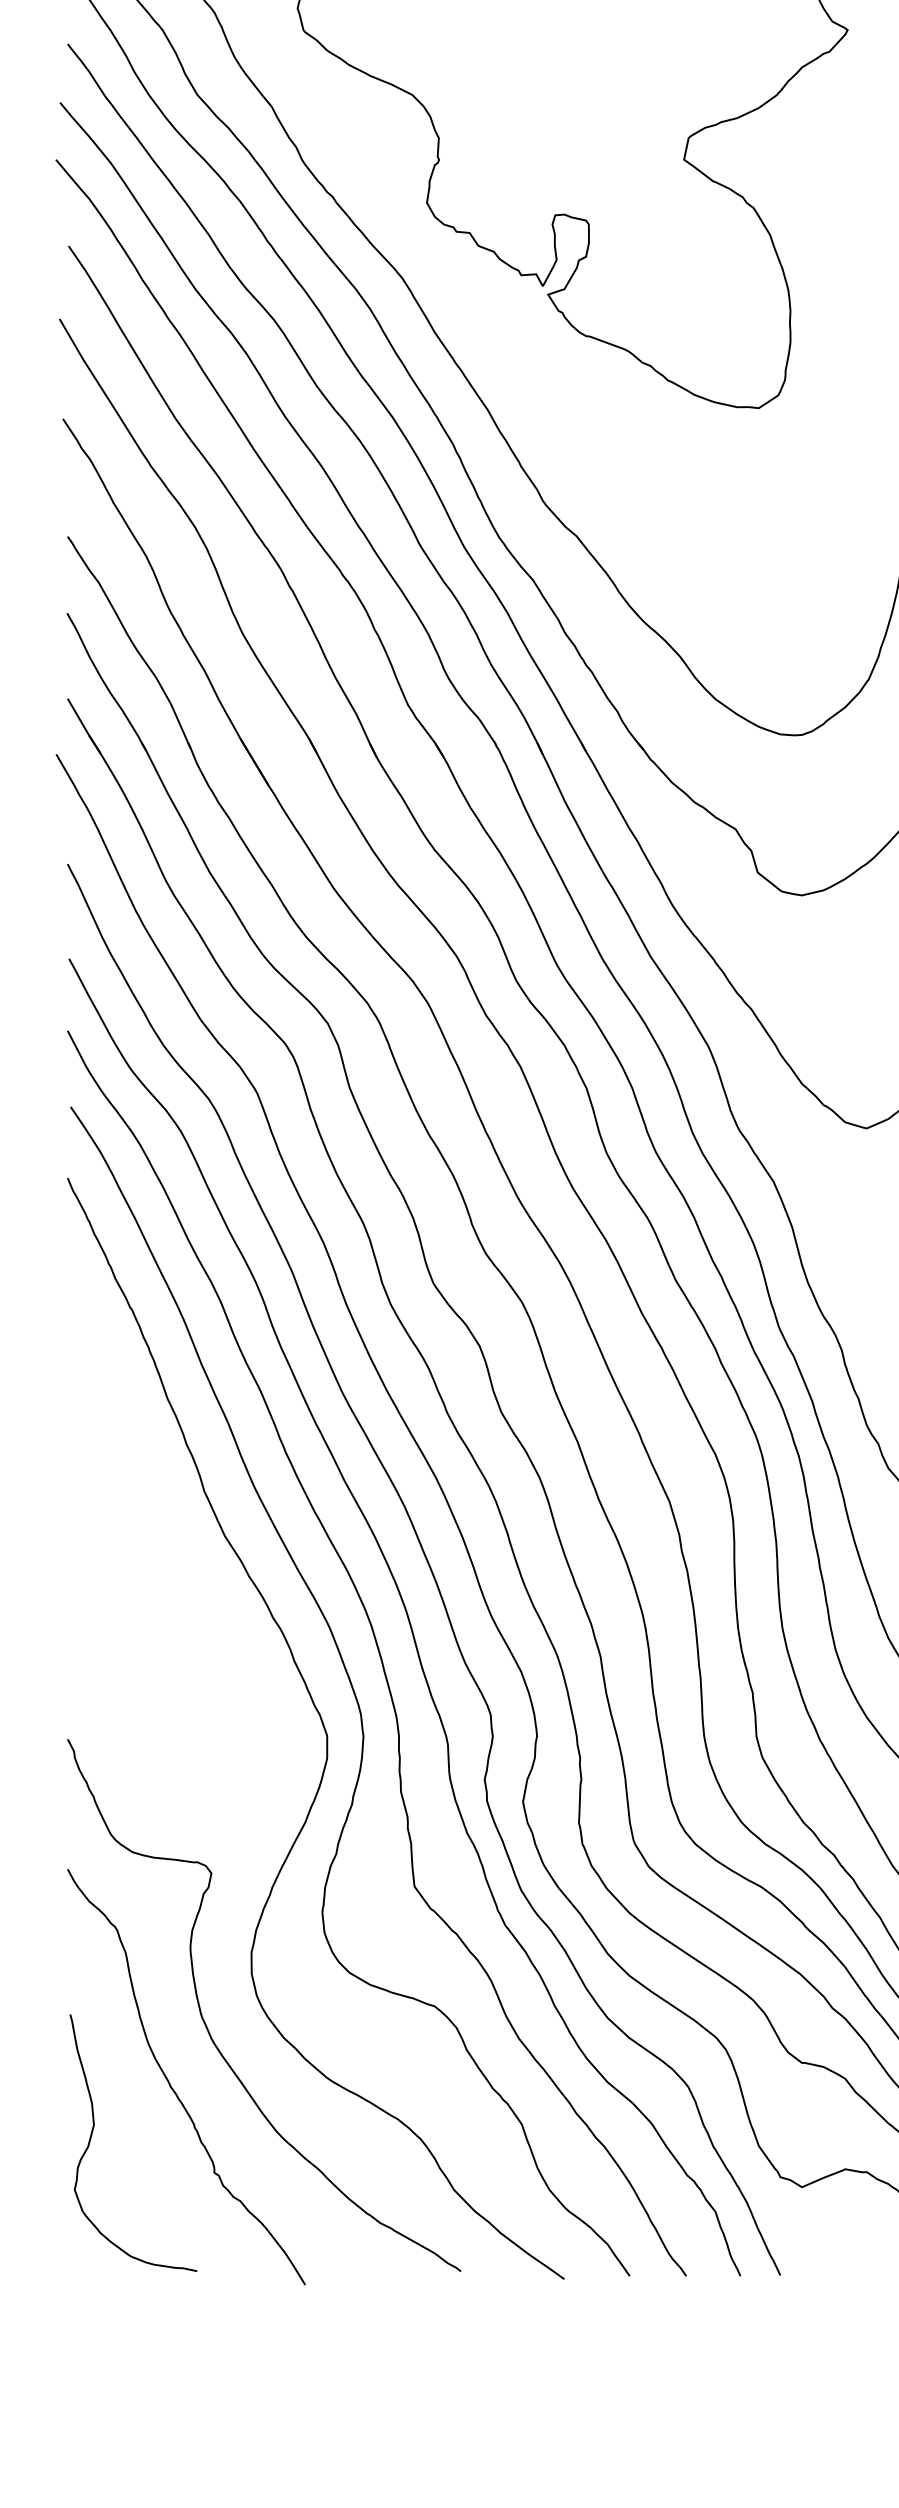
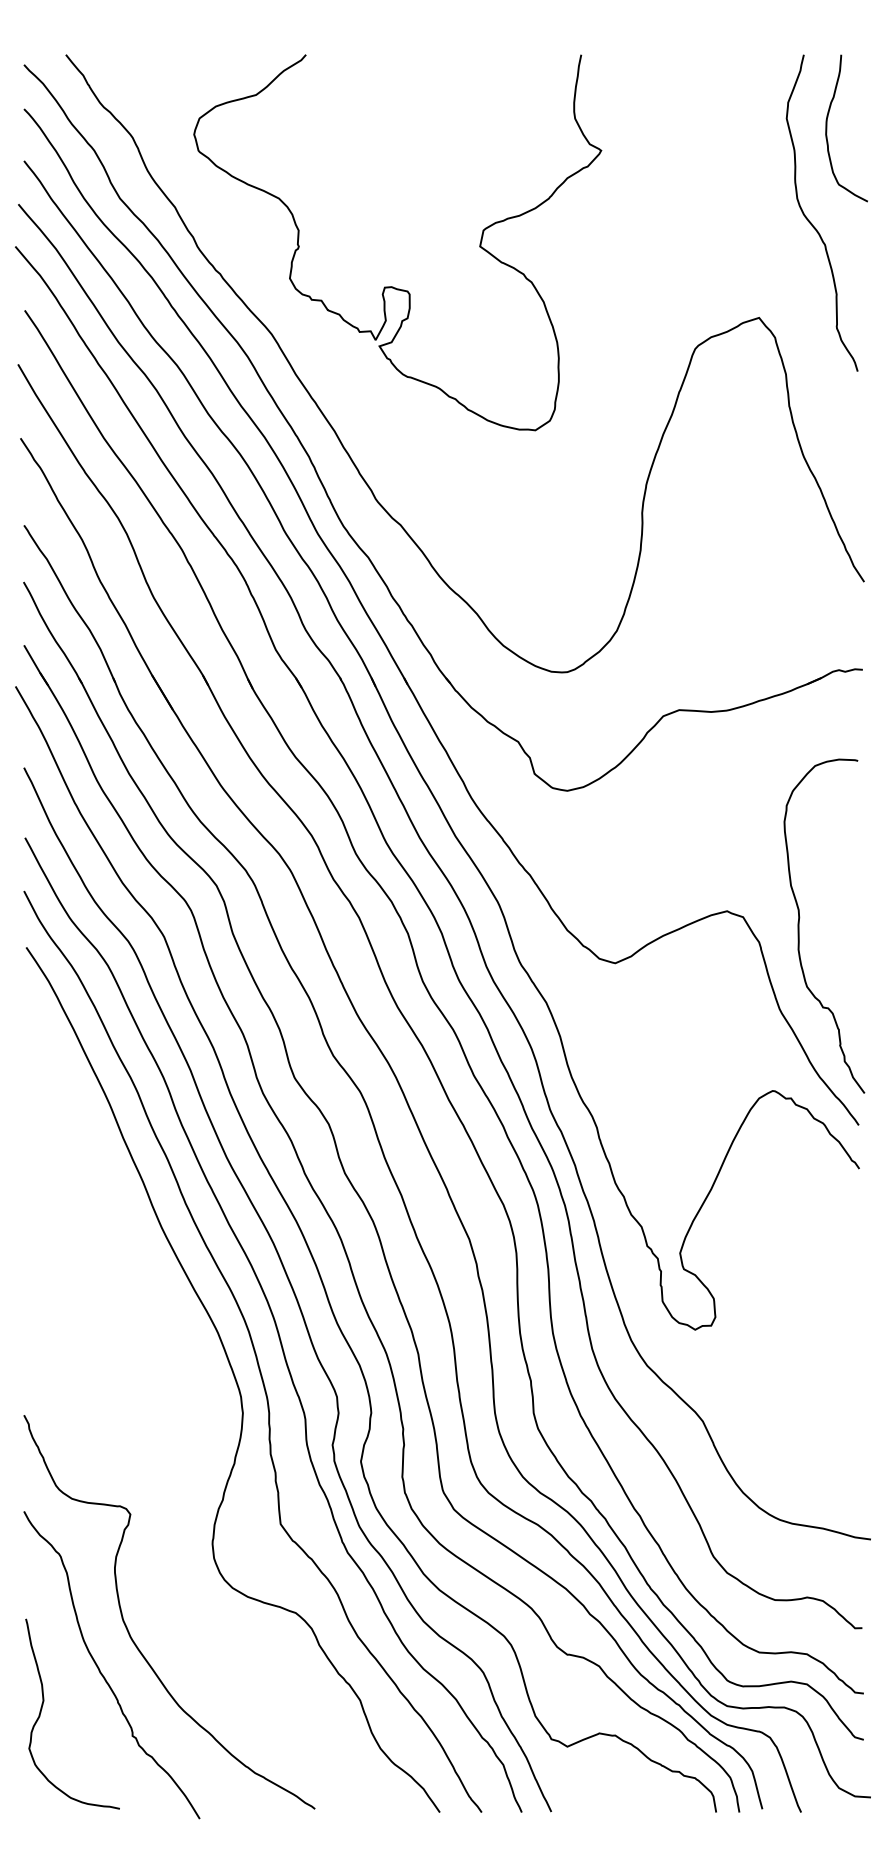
curve: (322, 1727) -> (212, 1406), removed

